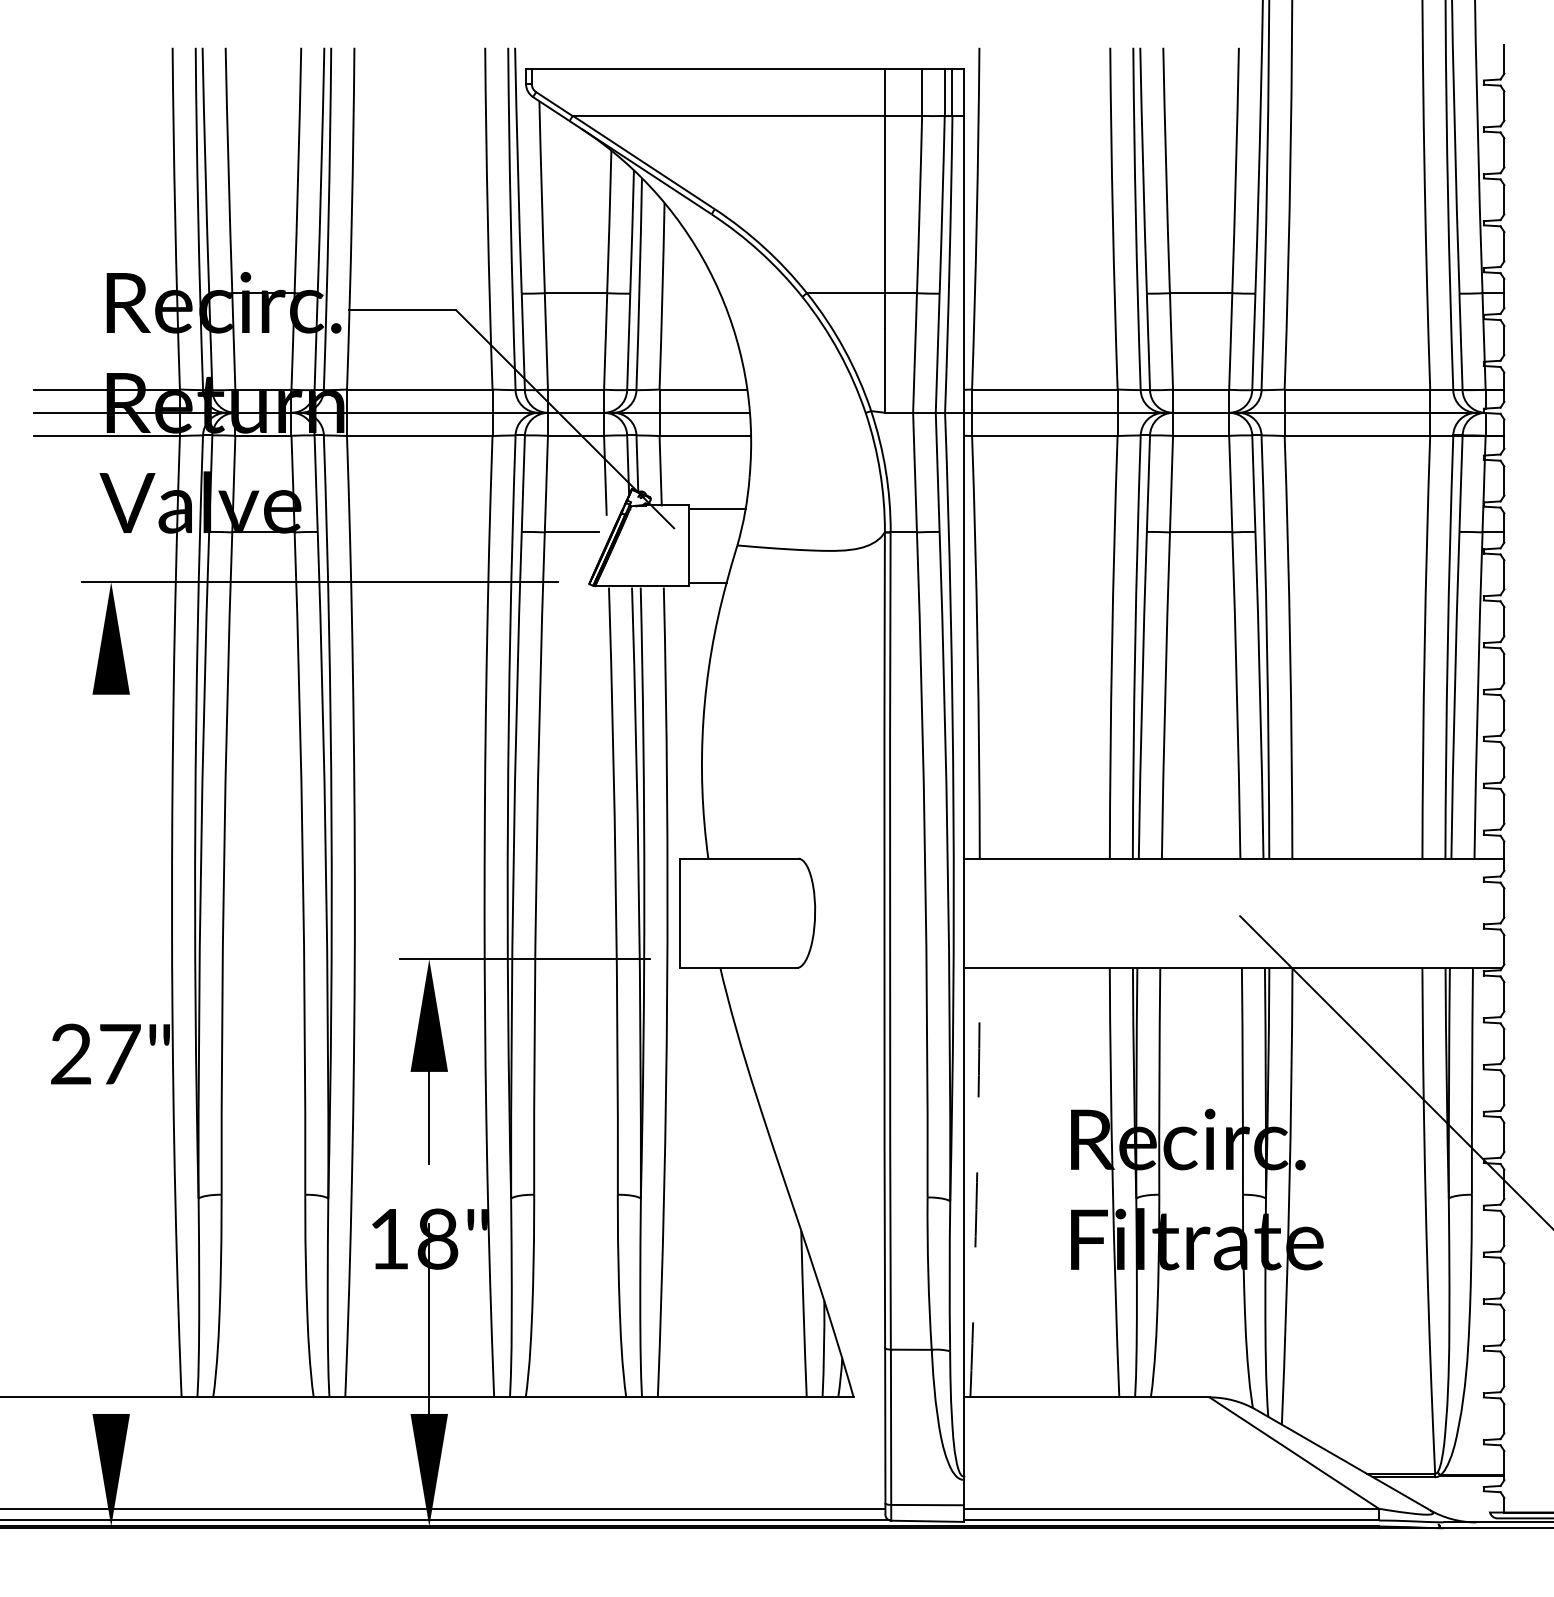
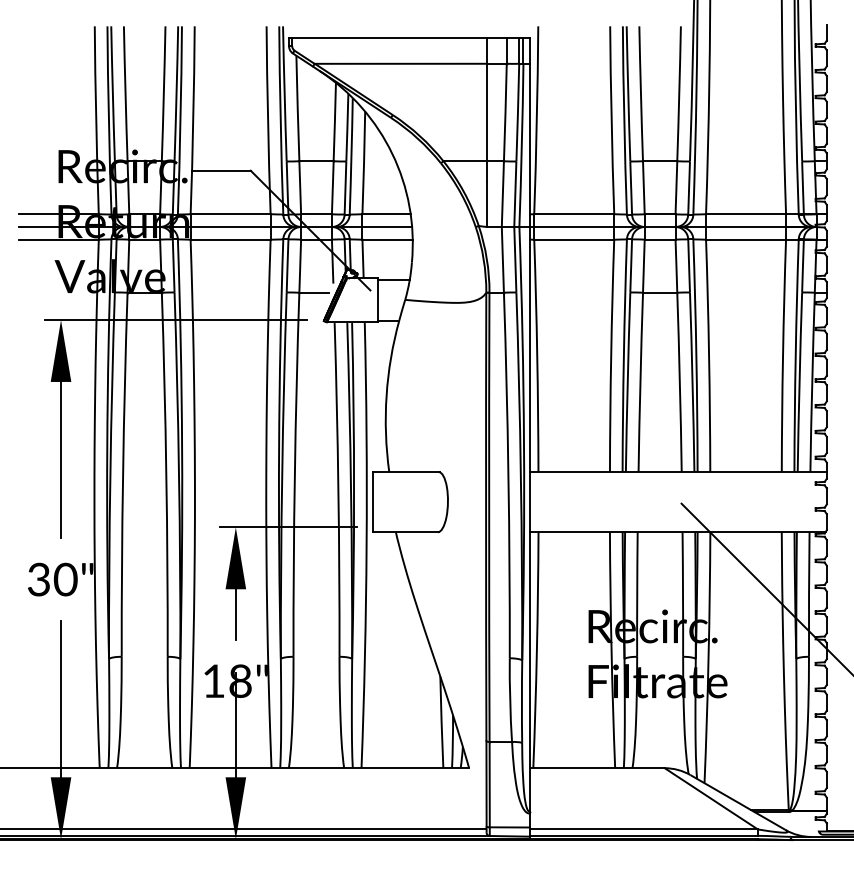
line: (112, 835) -> (61, 459), added
text: (95, 1054) -> (52, 579), 27" -> 30"
arc: (976, 1183) -> (536, 650), dashed -> solid
line: (112, 1272) -> (61, 699), added

